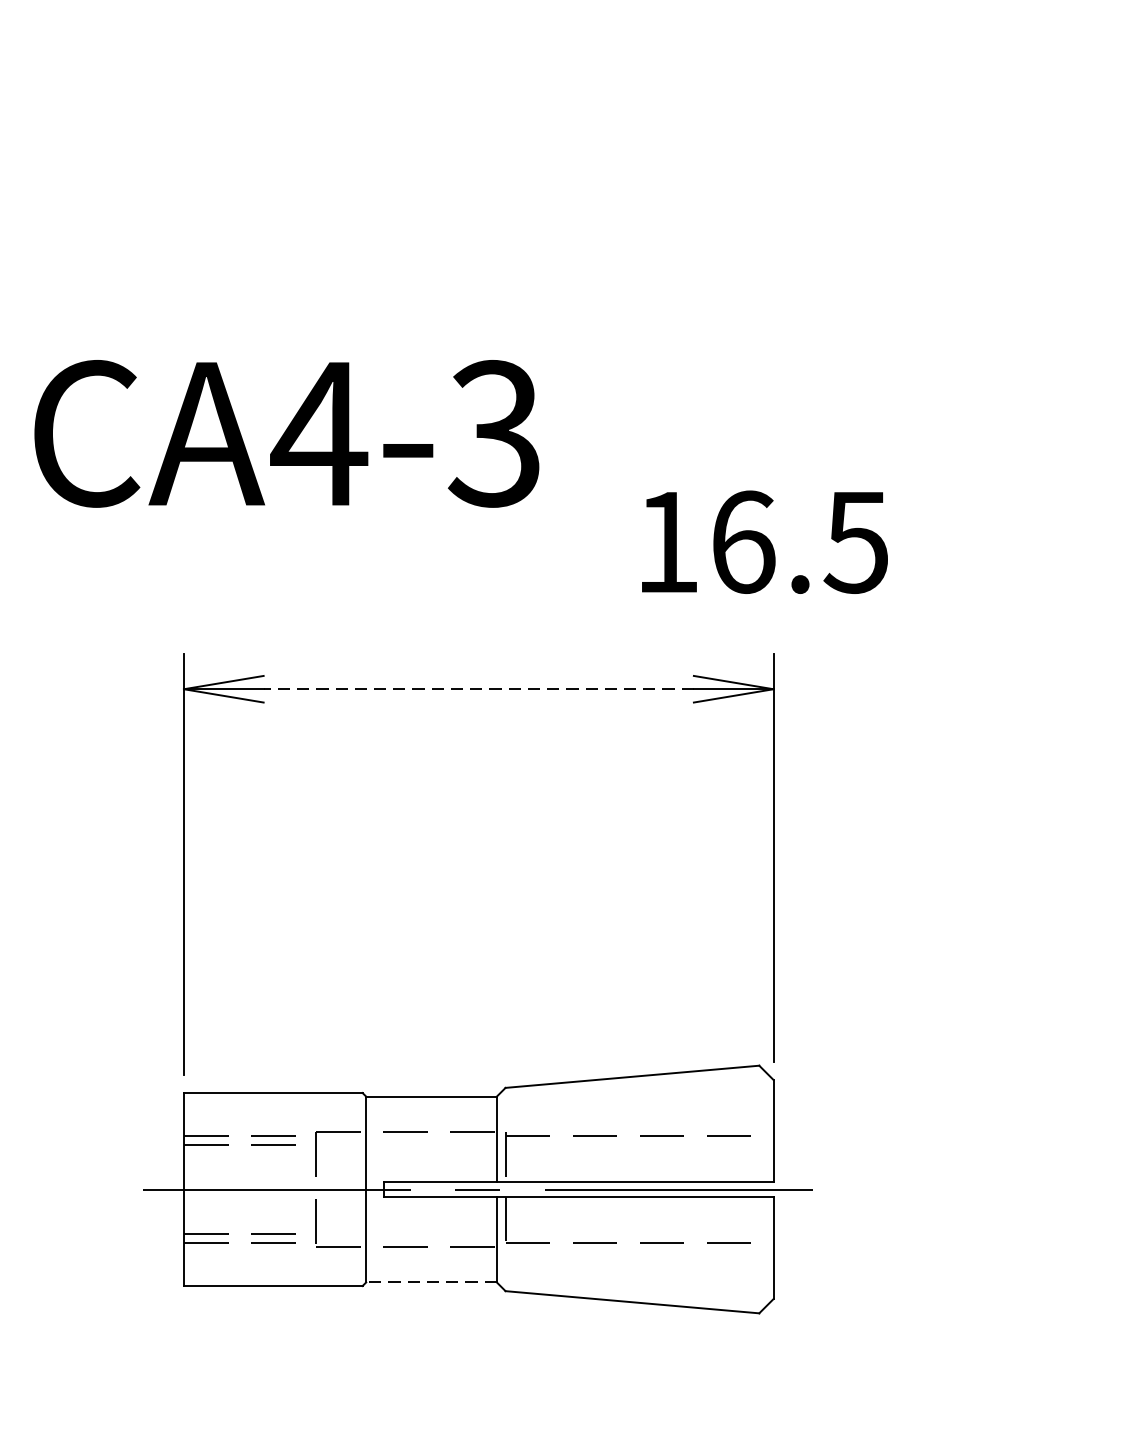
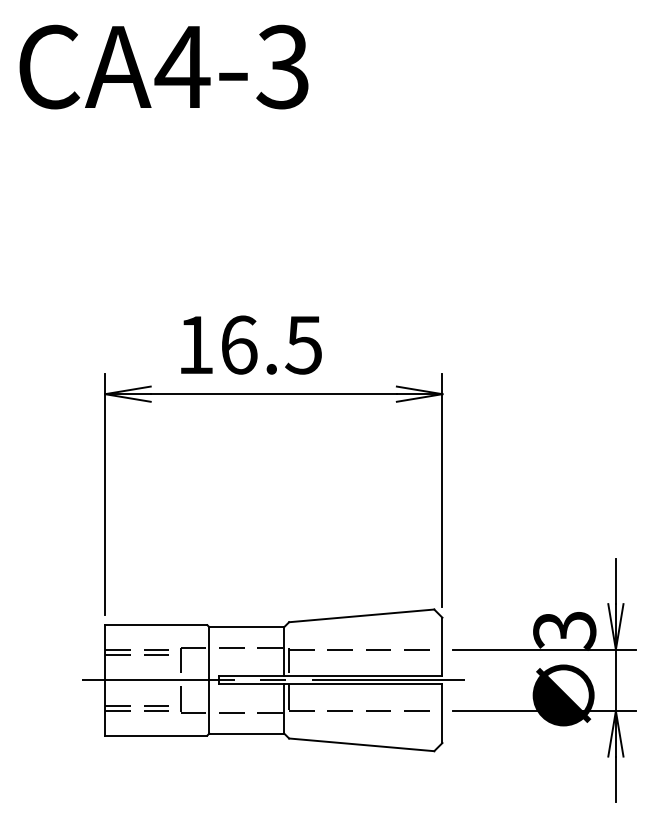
text: (285, 432) -> (163, 66), moved
text: (764, 541) -> (251, 344), moved
line: (478, 689) -> (273, 394), dashed -> solid
part: (951, 1189) -> (544, 680), added
line: (431, 1282) -> (246, 733), dashed -> solid

